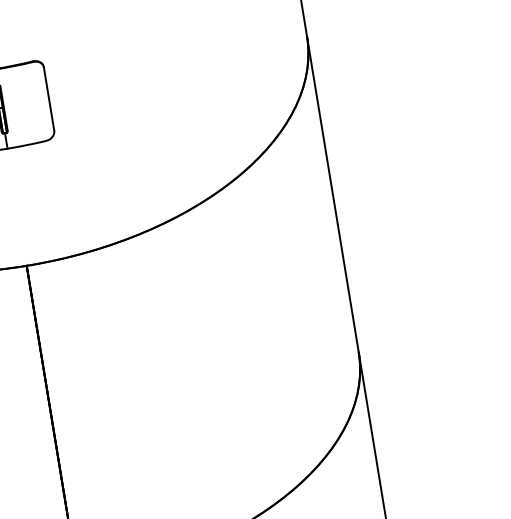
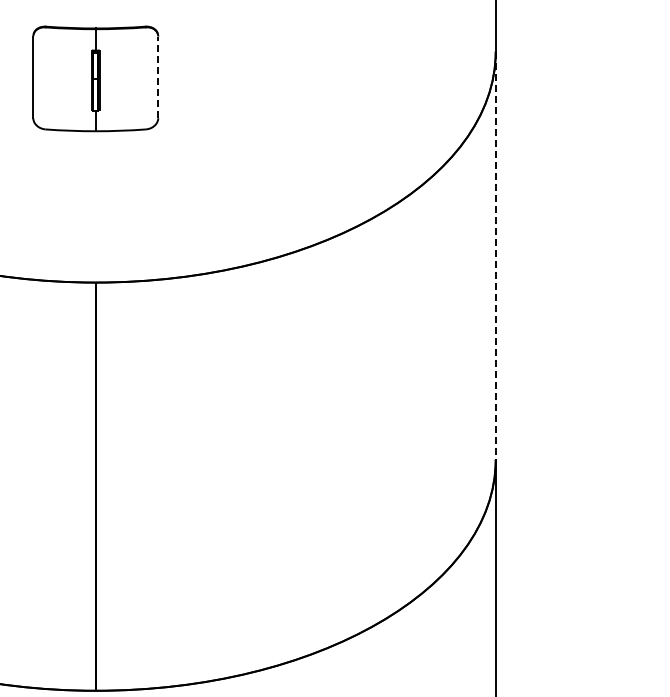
line: (49, 99) -> (158, 77), solid -> dashed
line: (332, 194) -> (495, 256), solid -> dashed

